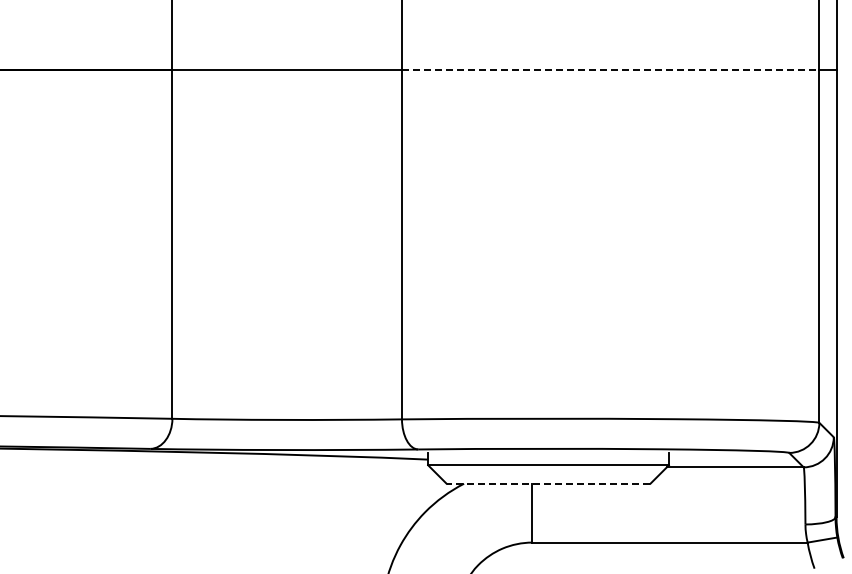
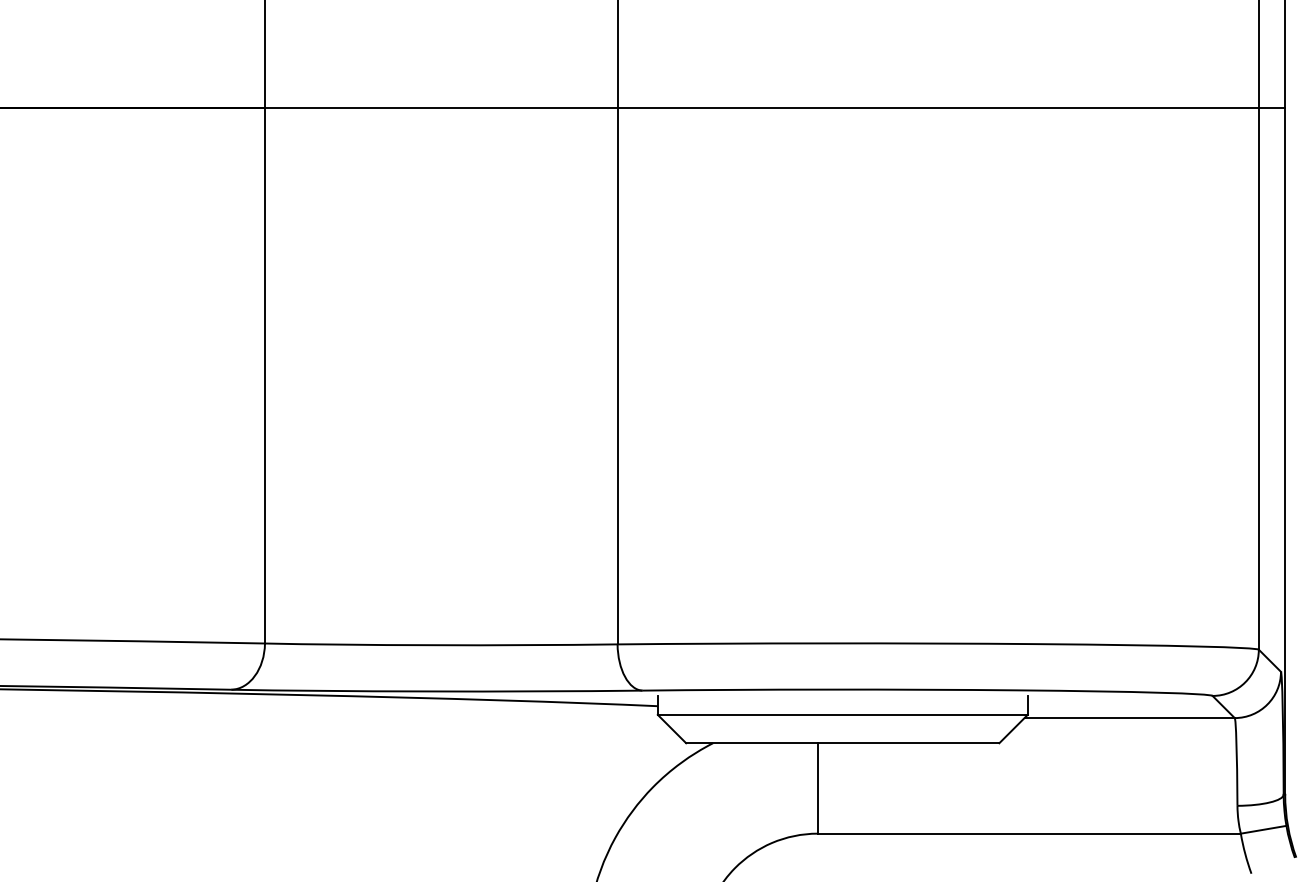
line: (610, 70) -> (937, 108), dashed -> solid
line: (548, 483) -> (842, 742), dashed -> solid

